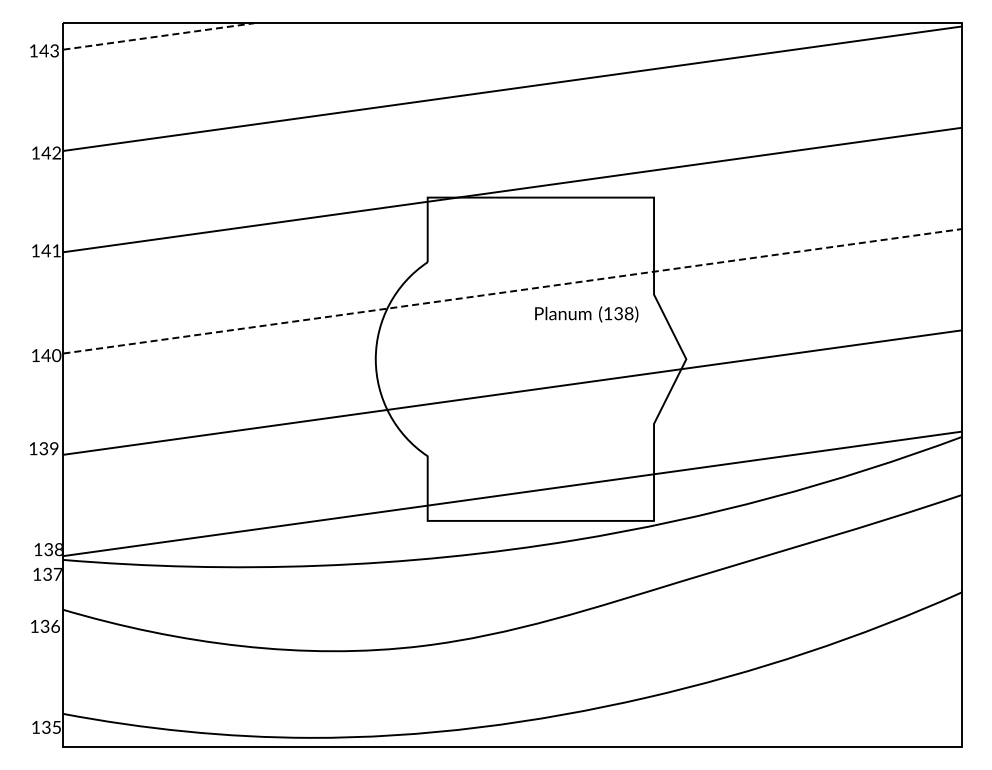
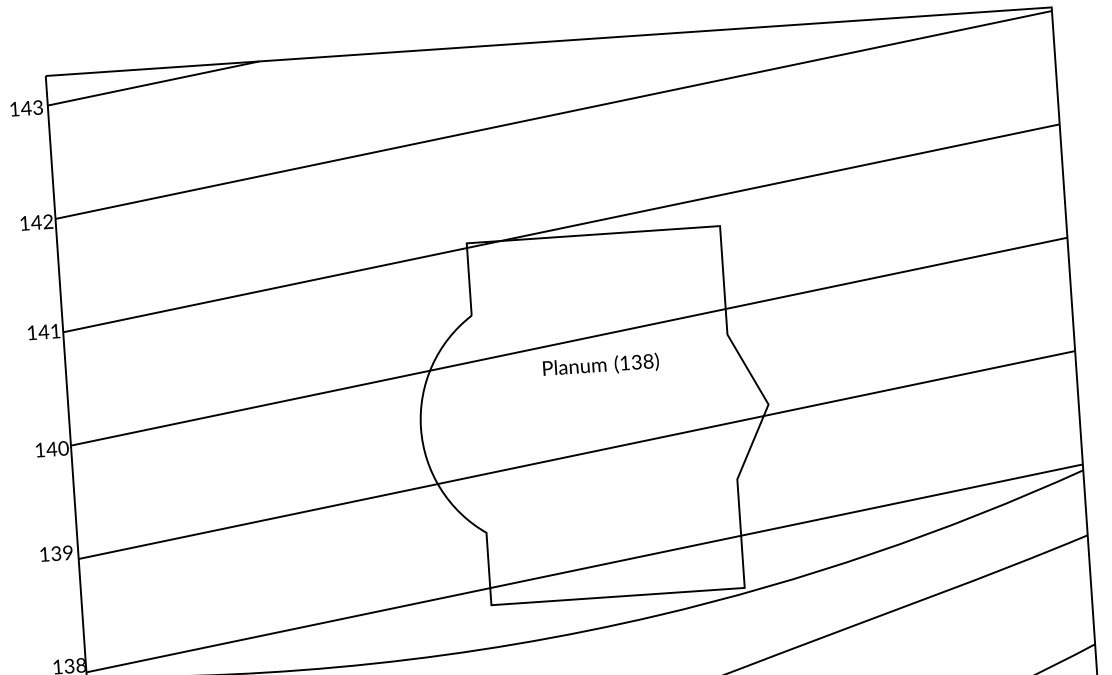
line: (159, 36) -> (154, 83), dashed -> solid
line: (512, 291) -> (568, 341), dashed -> solid
text: (586, 314) -> (600, 365), moved

